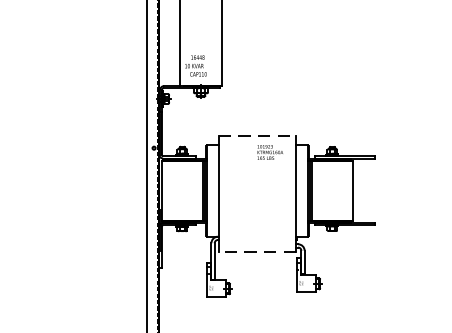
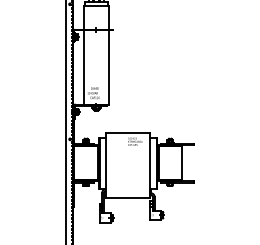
line: (258, 135) -> (128, 132), dashed -> solid
line: (258, 251) -> (128, 197), dashed -> solid

